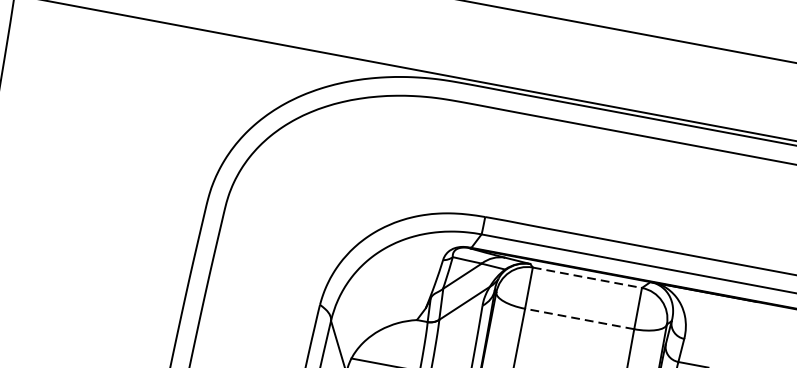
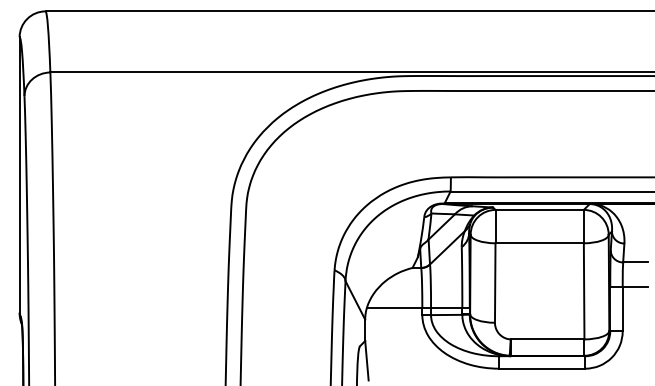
line: (588, 277) -> (540, 209), dashed -> solid
line: (579, 319) -> (539, 243), dashed -> solid

